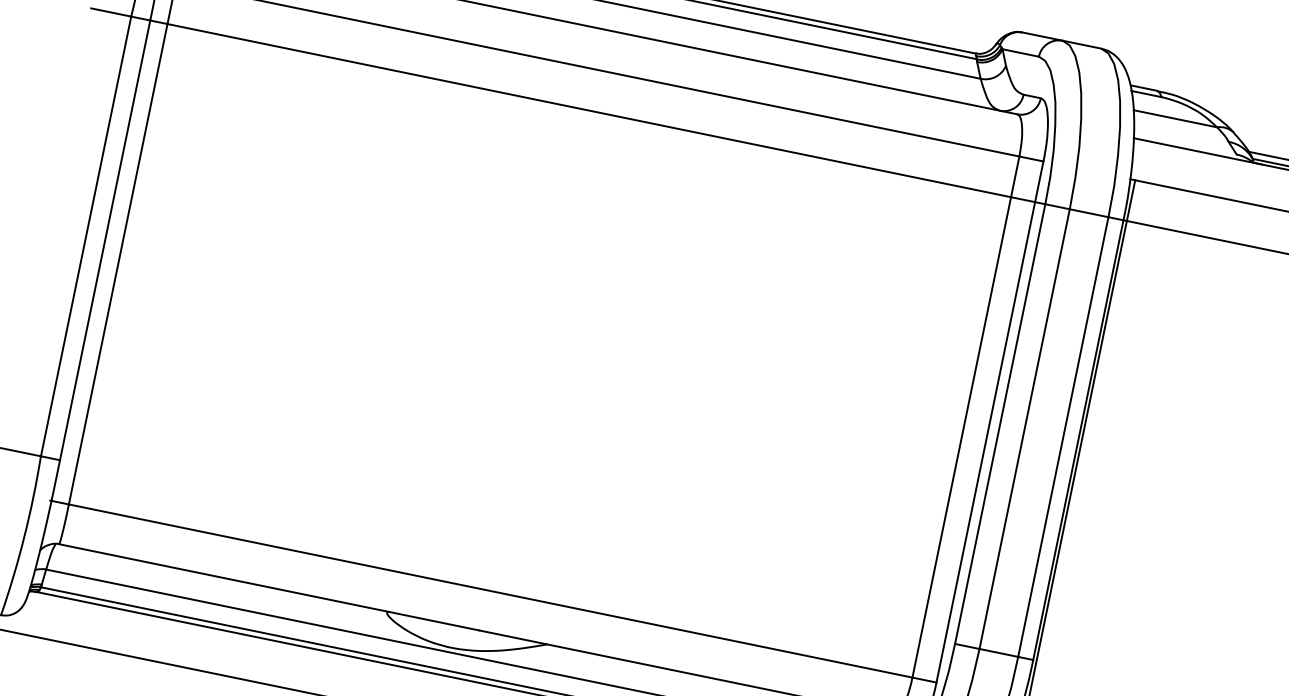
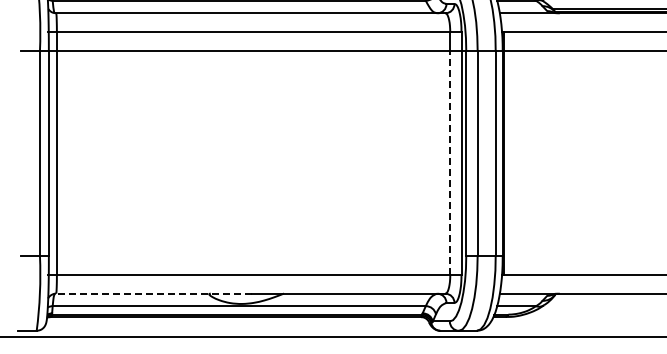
line: (962, 436) -> (450, 162), solid -> dashed
line: (270, 587) -> (154, 293), solid -> dashed

